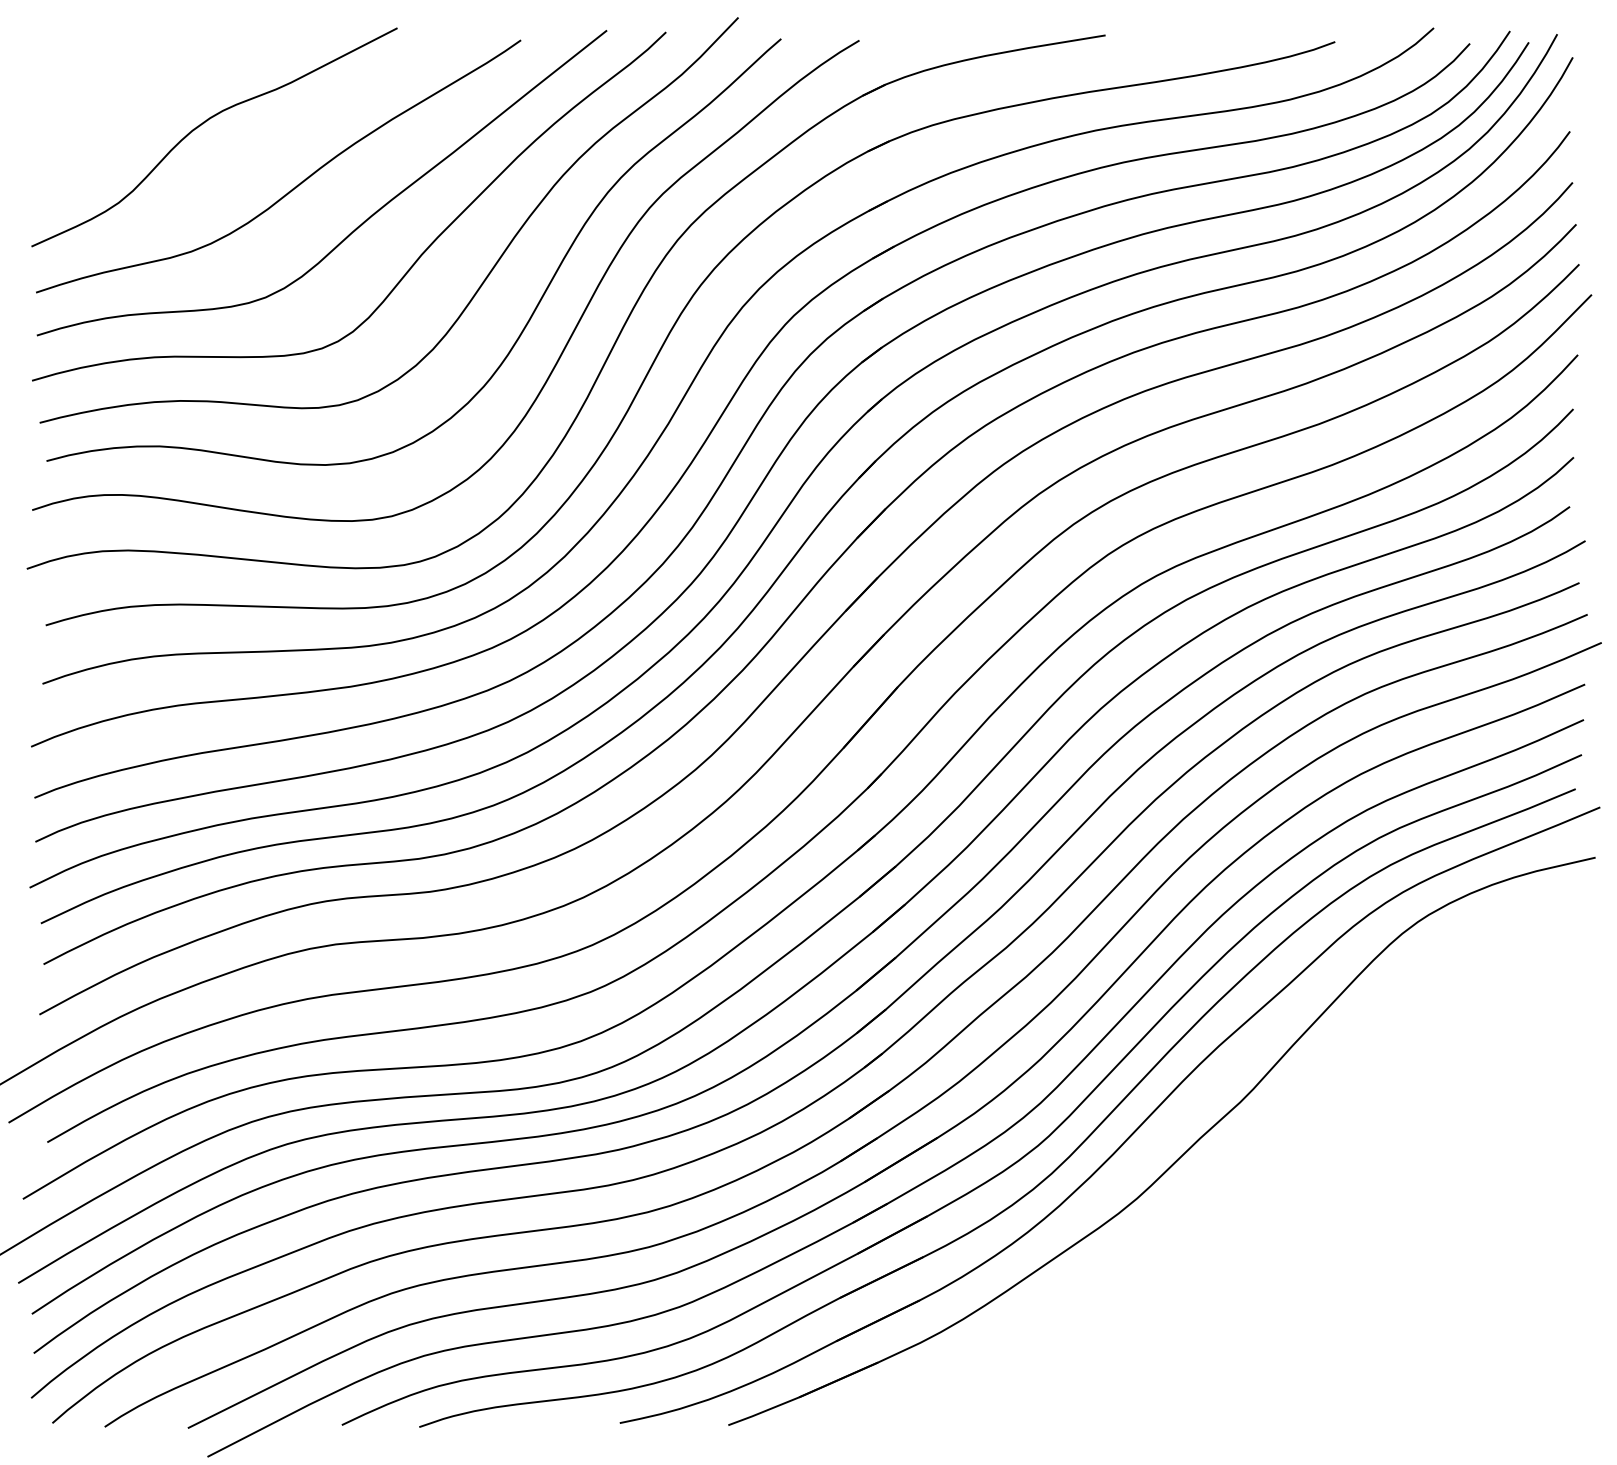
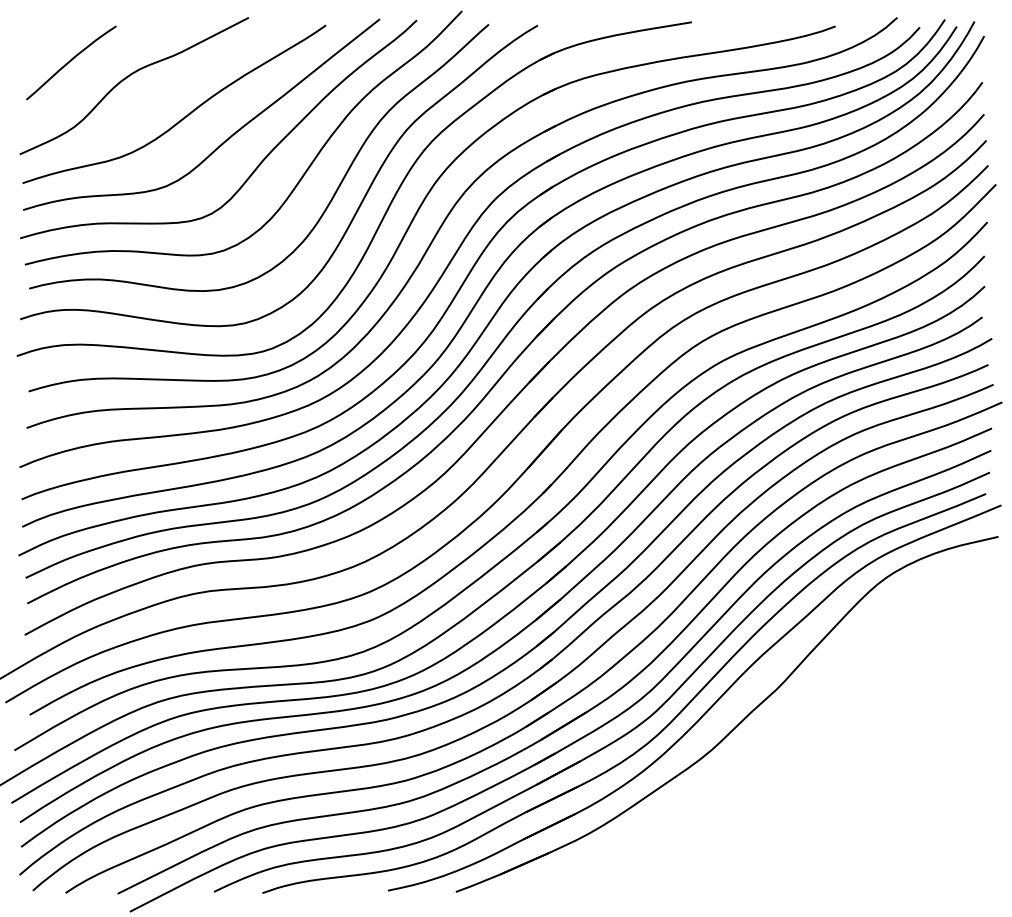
curve: (114, 98) -> (71, 61), added

